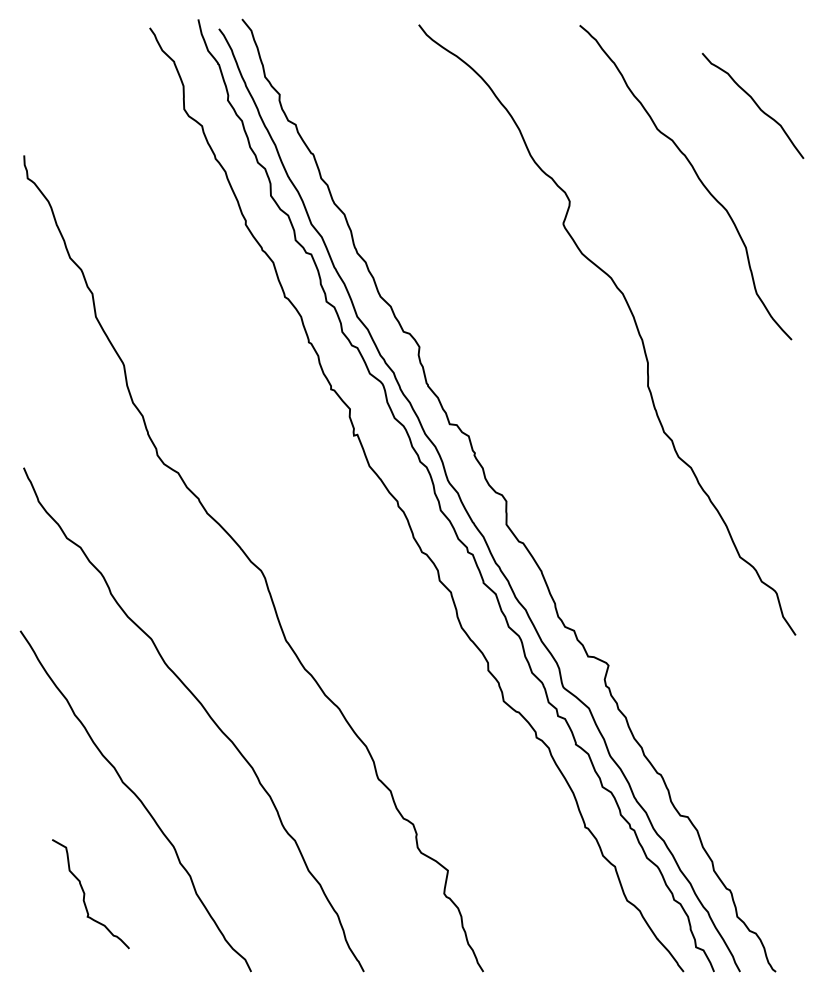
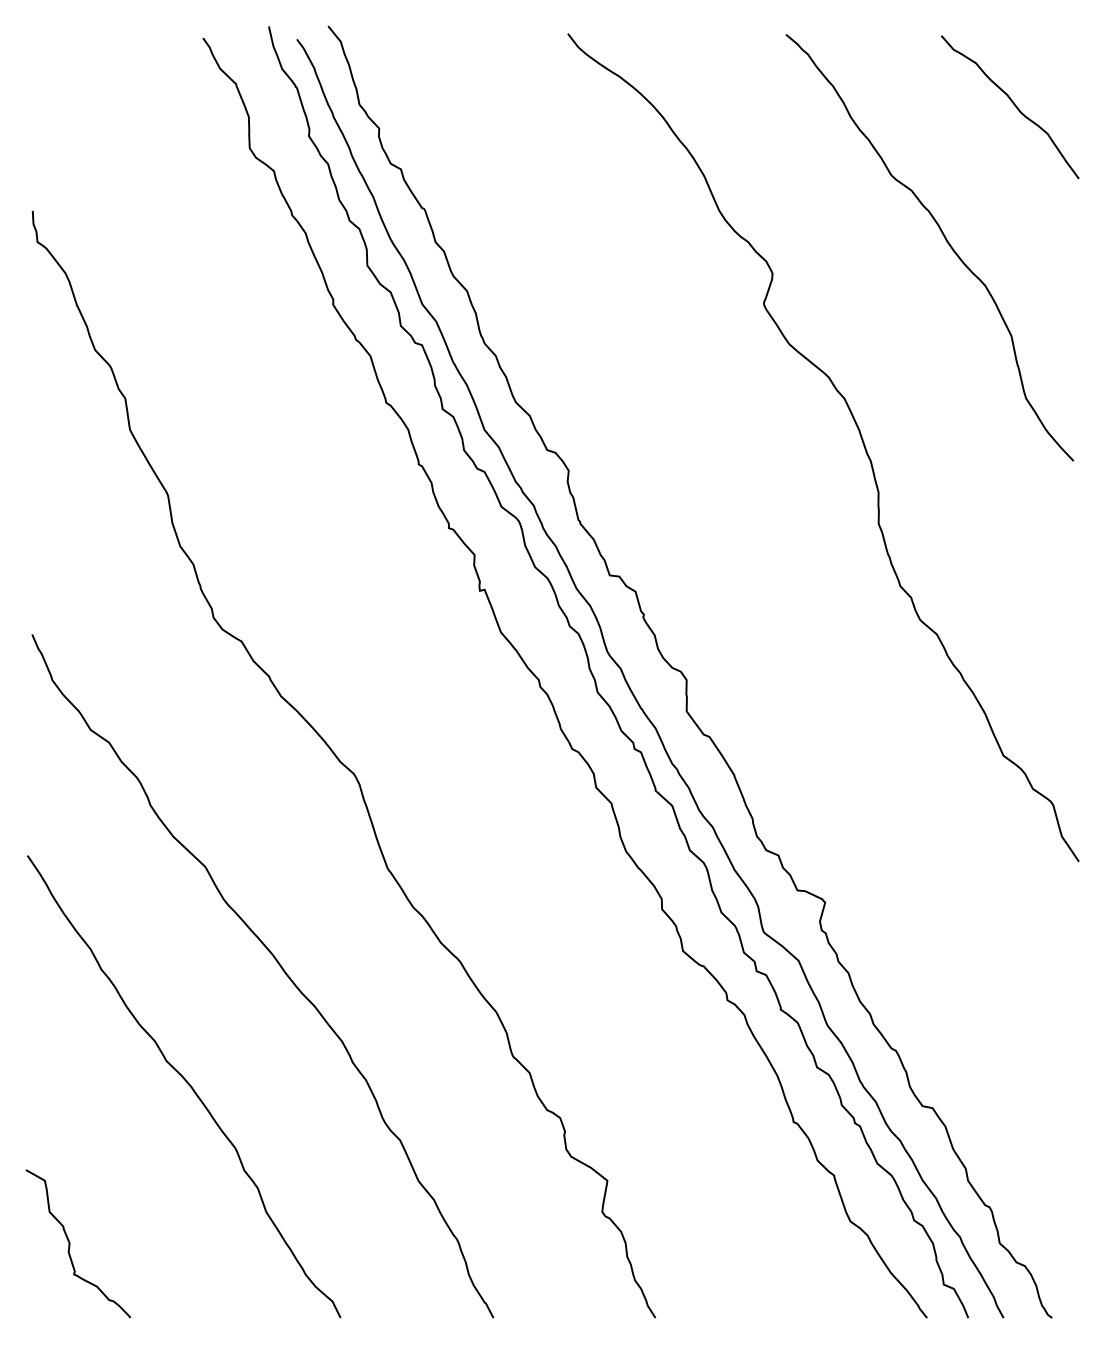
curve: (754, 103) -> (1012, 103), moved
curve: (85, 894) -> (71, 1244), moved

